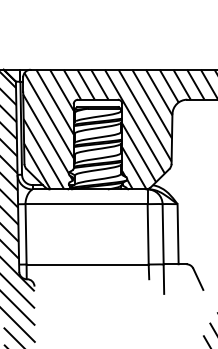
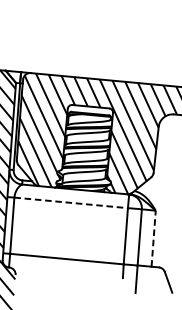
line: (87, 204) -> (71, 203), solid -> dashed
line: (178, 233) -> (154, 238), solid -> dashed

